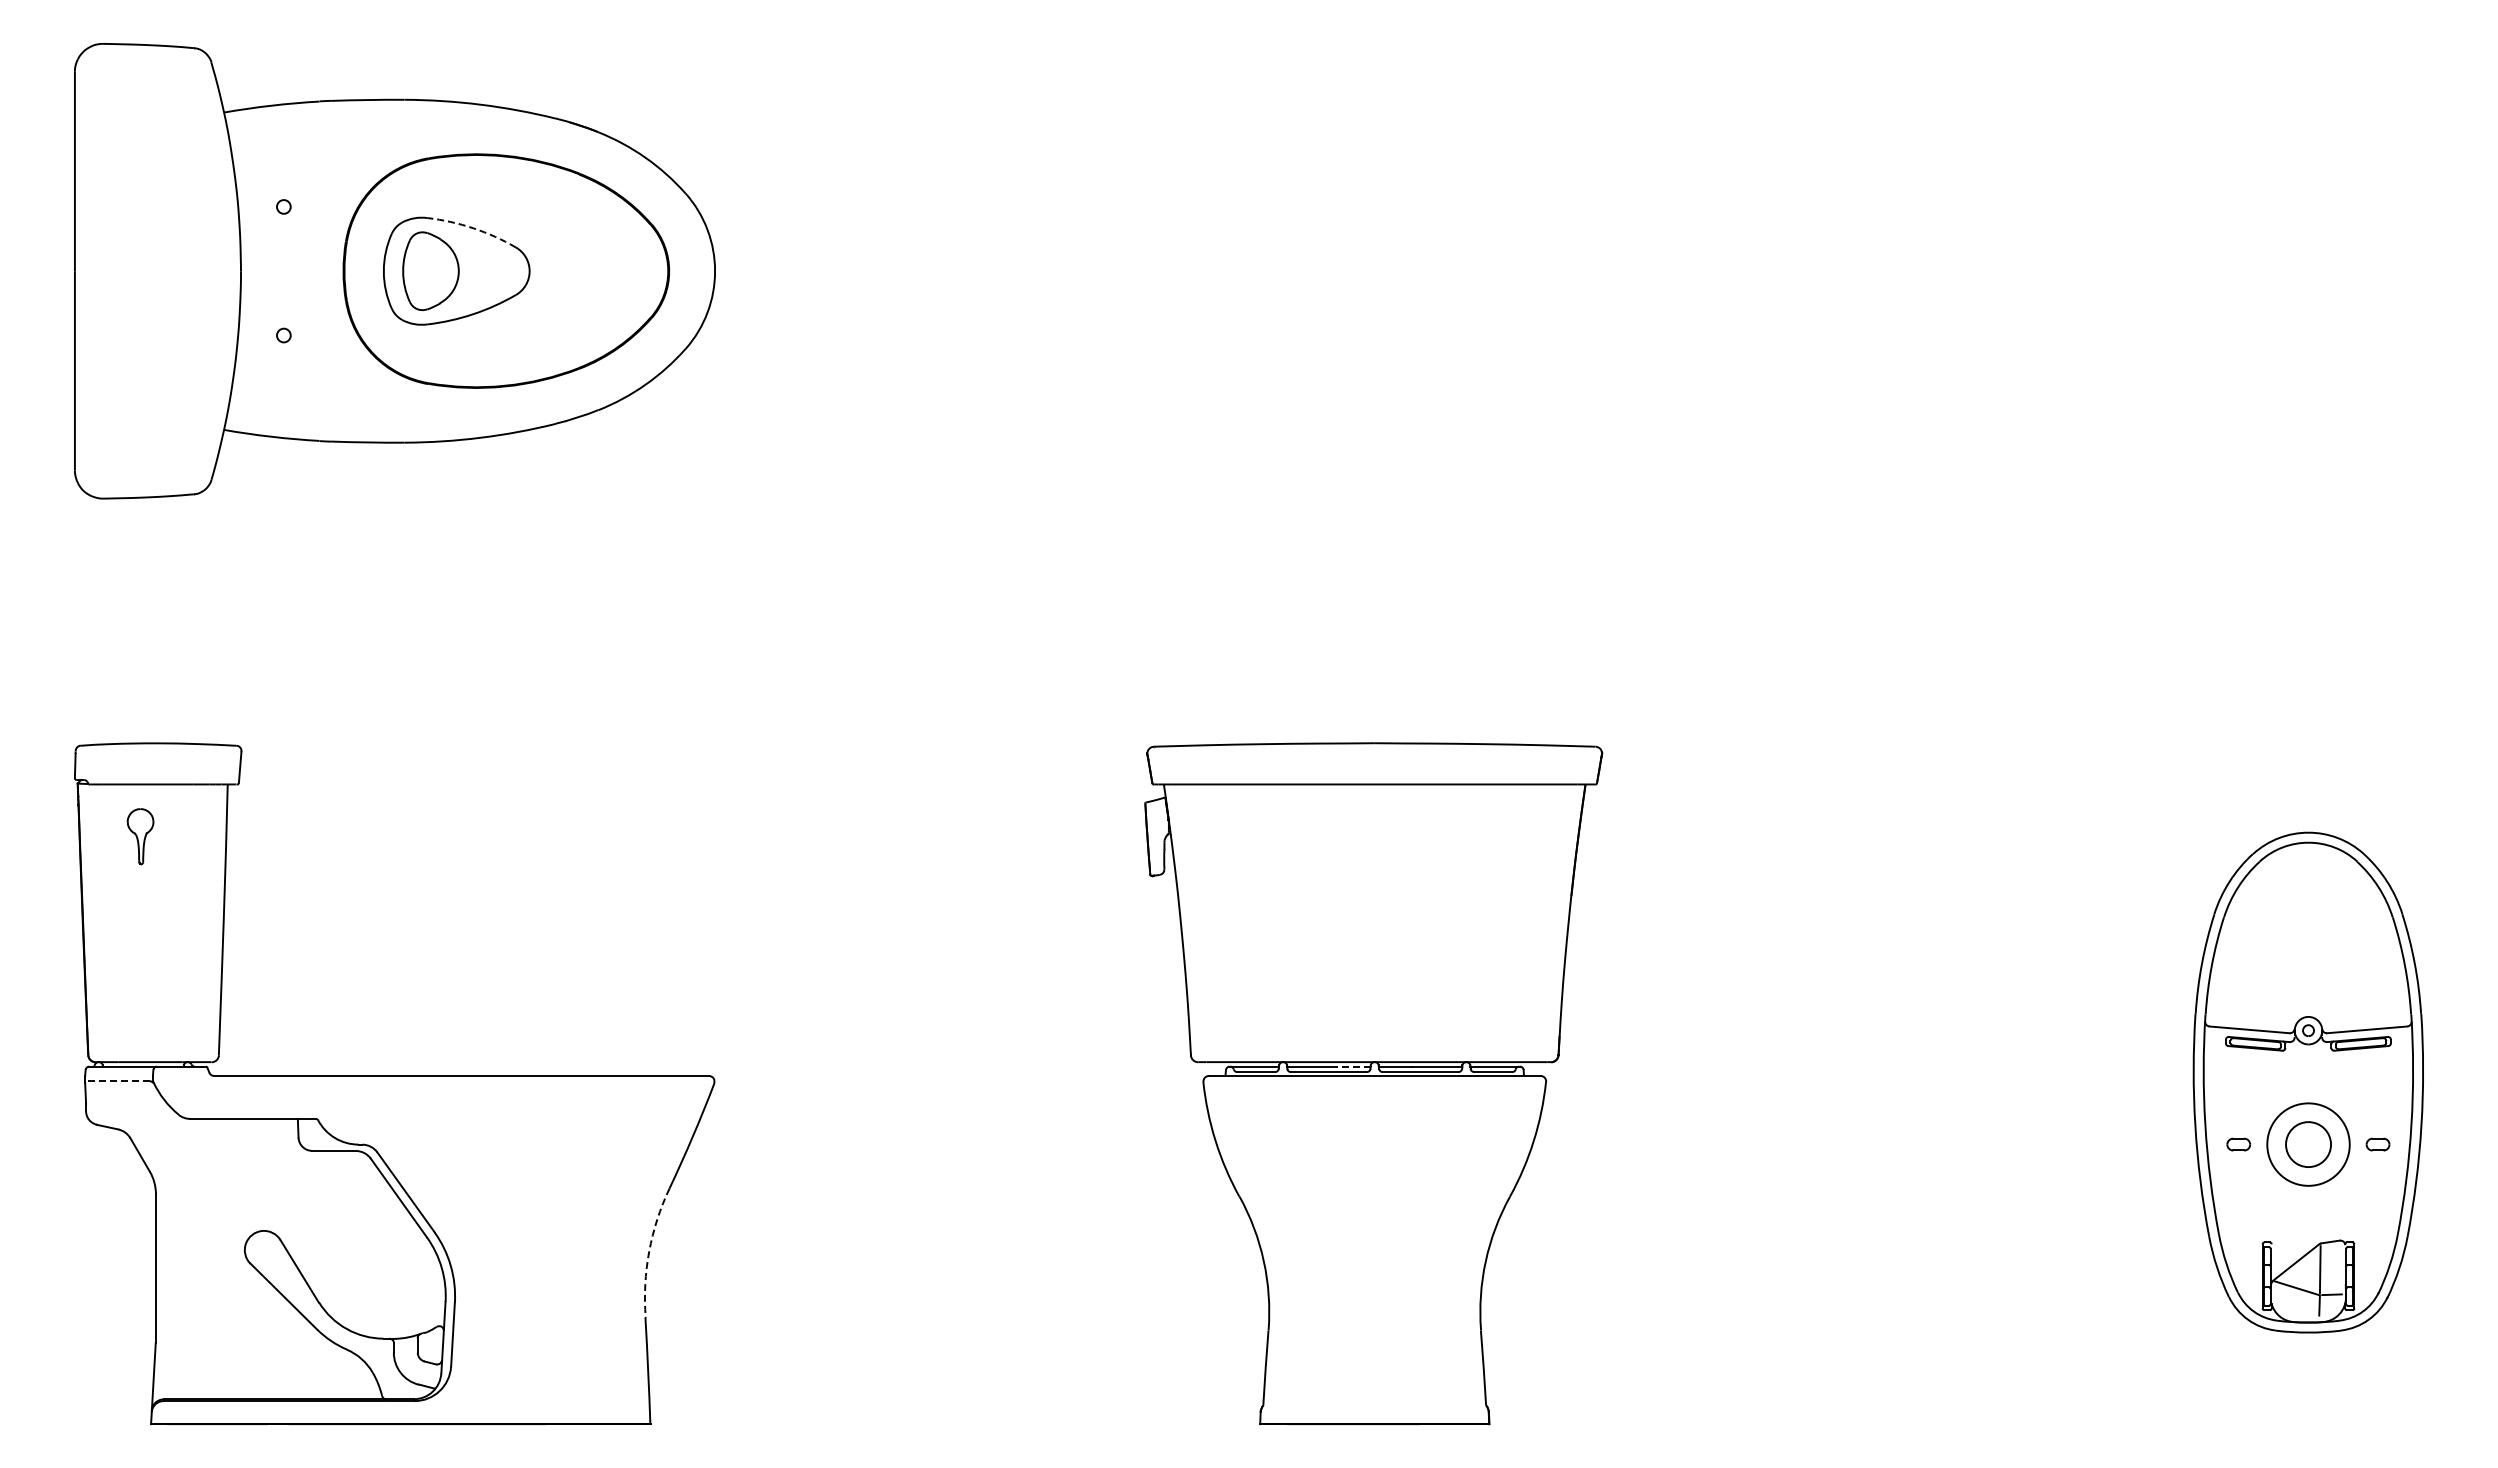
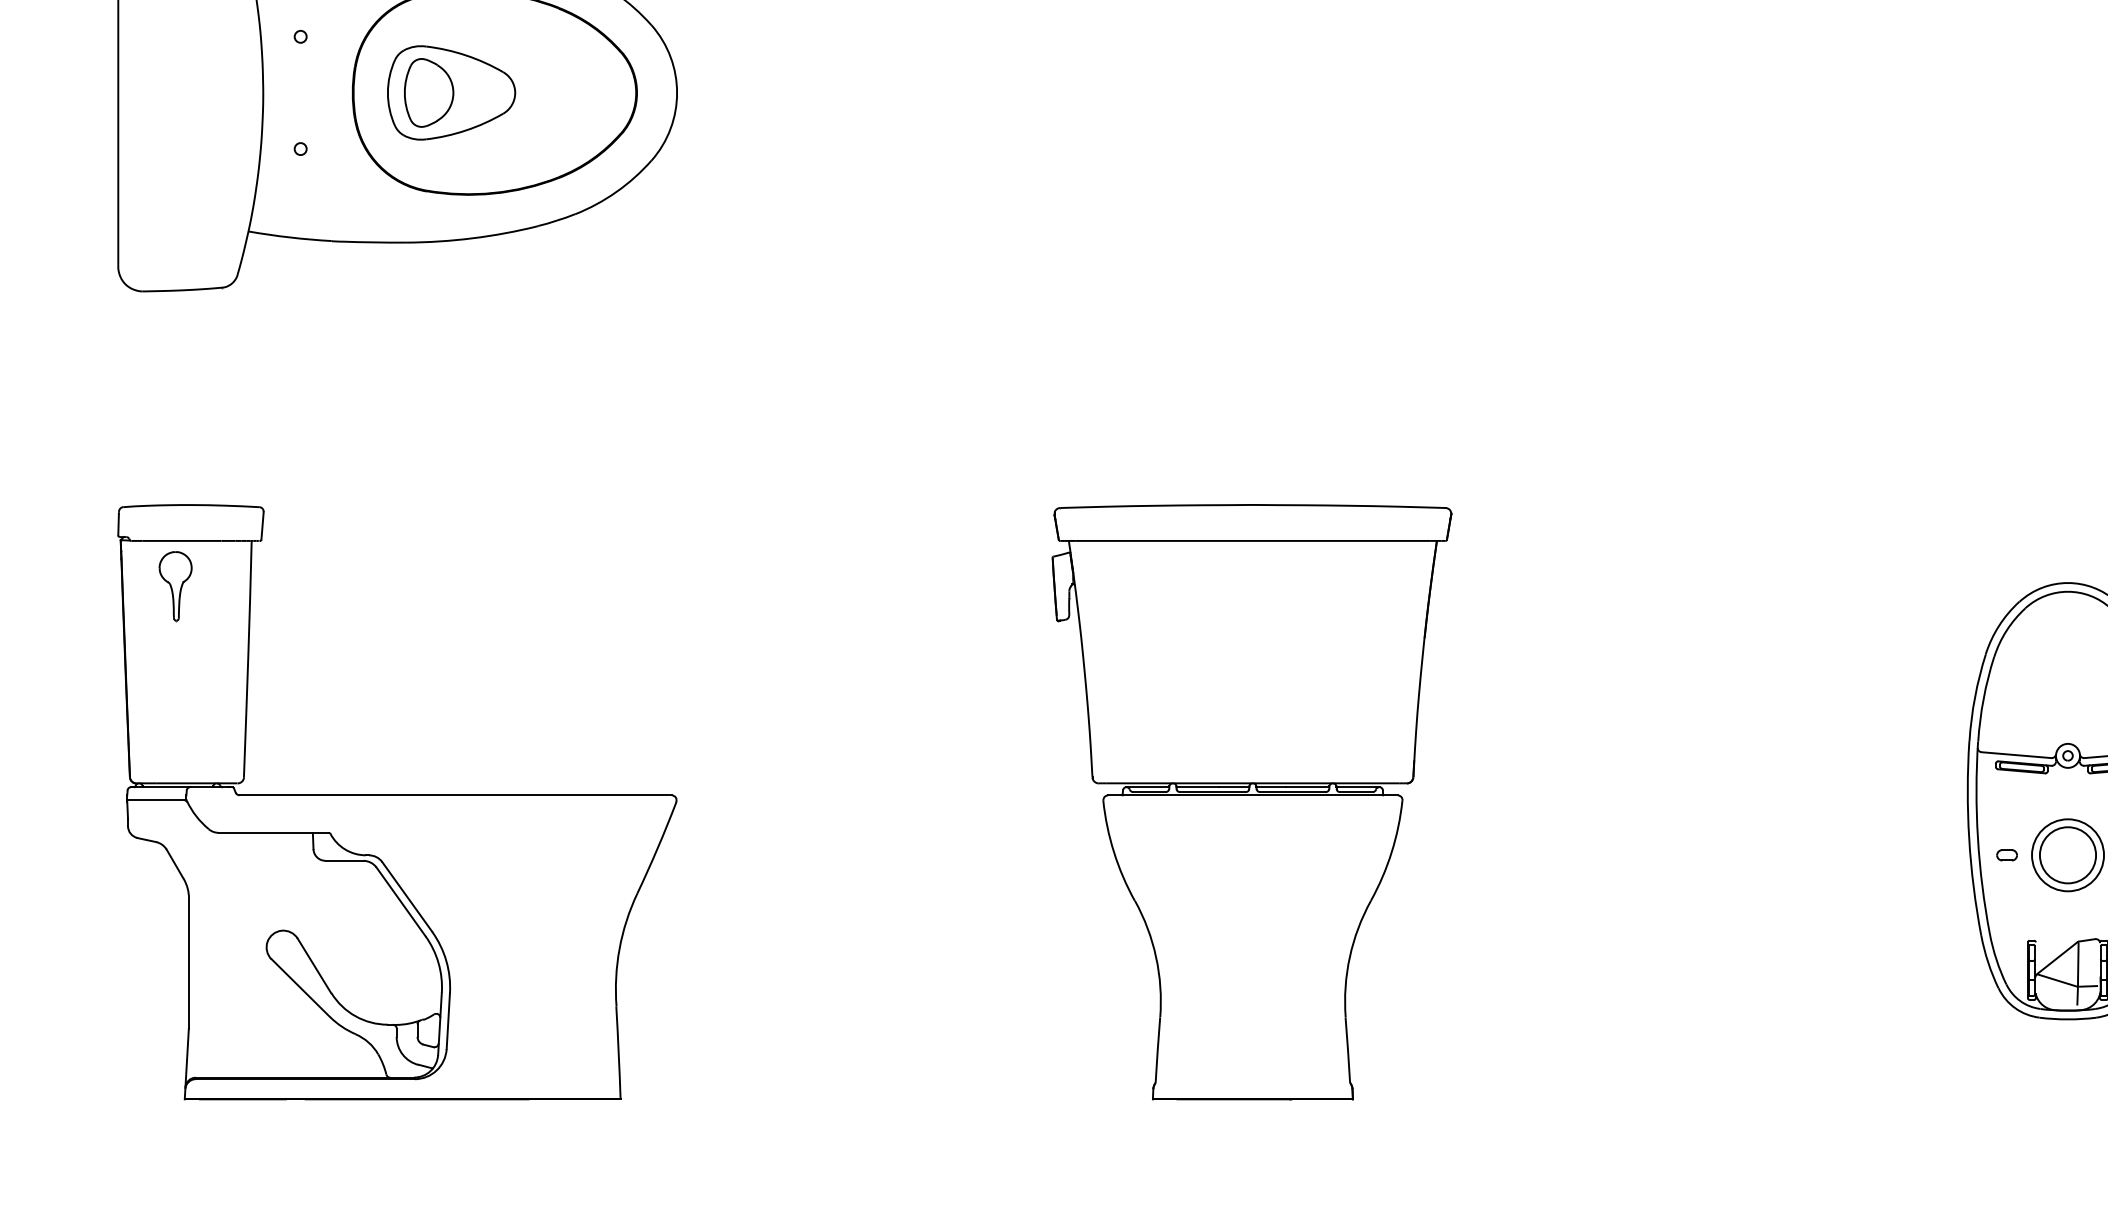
arc: (473, 228) -> (466, 55), dashed -> solid
part: (140, 836) -> (175, 586), size x1.43
line: (1352, 1066) -> (1233, 787), dashed -> solid
line: (116, 1081) -> (154, 800), dashed -> solid
circle: (2308, 1144) -> (2067, 855), size x1.43
arc: (649, 1251) -> (619, 948), dashed -> solid

